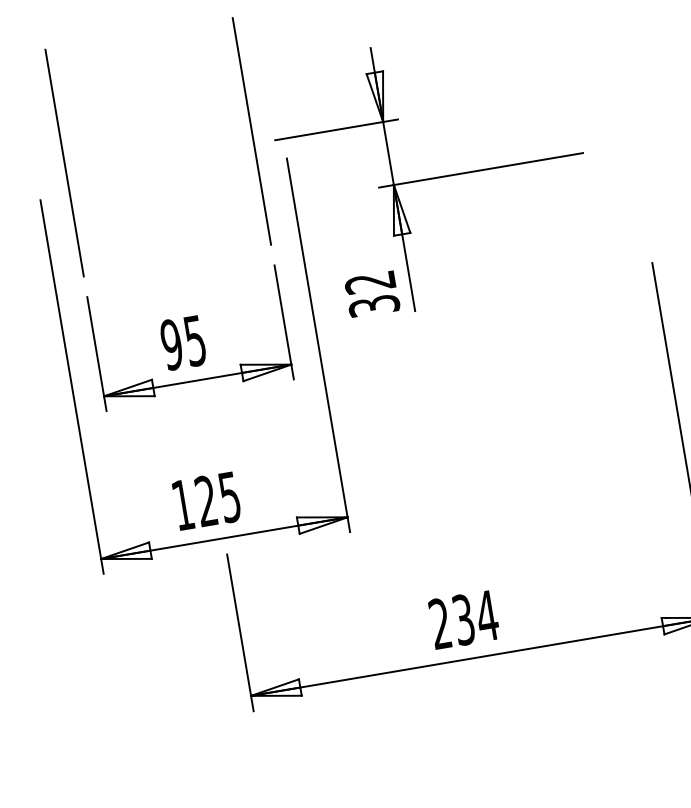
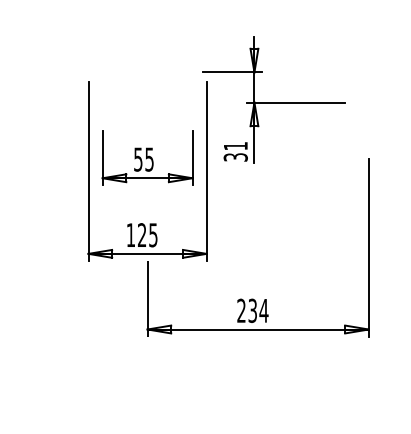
line: (251, 131) -> (192, 66), removed
line: (64, 163) -> (102, 66), removed
text: (369, 283) -> (235, 146), 32 -> 31
text: (172, 344) -> (138, 159), 95 -> 55

